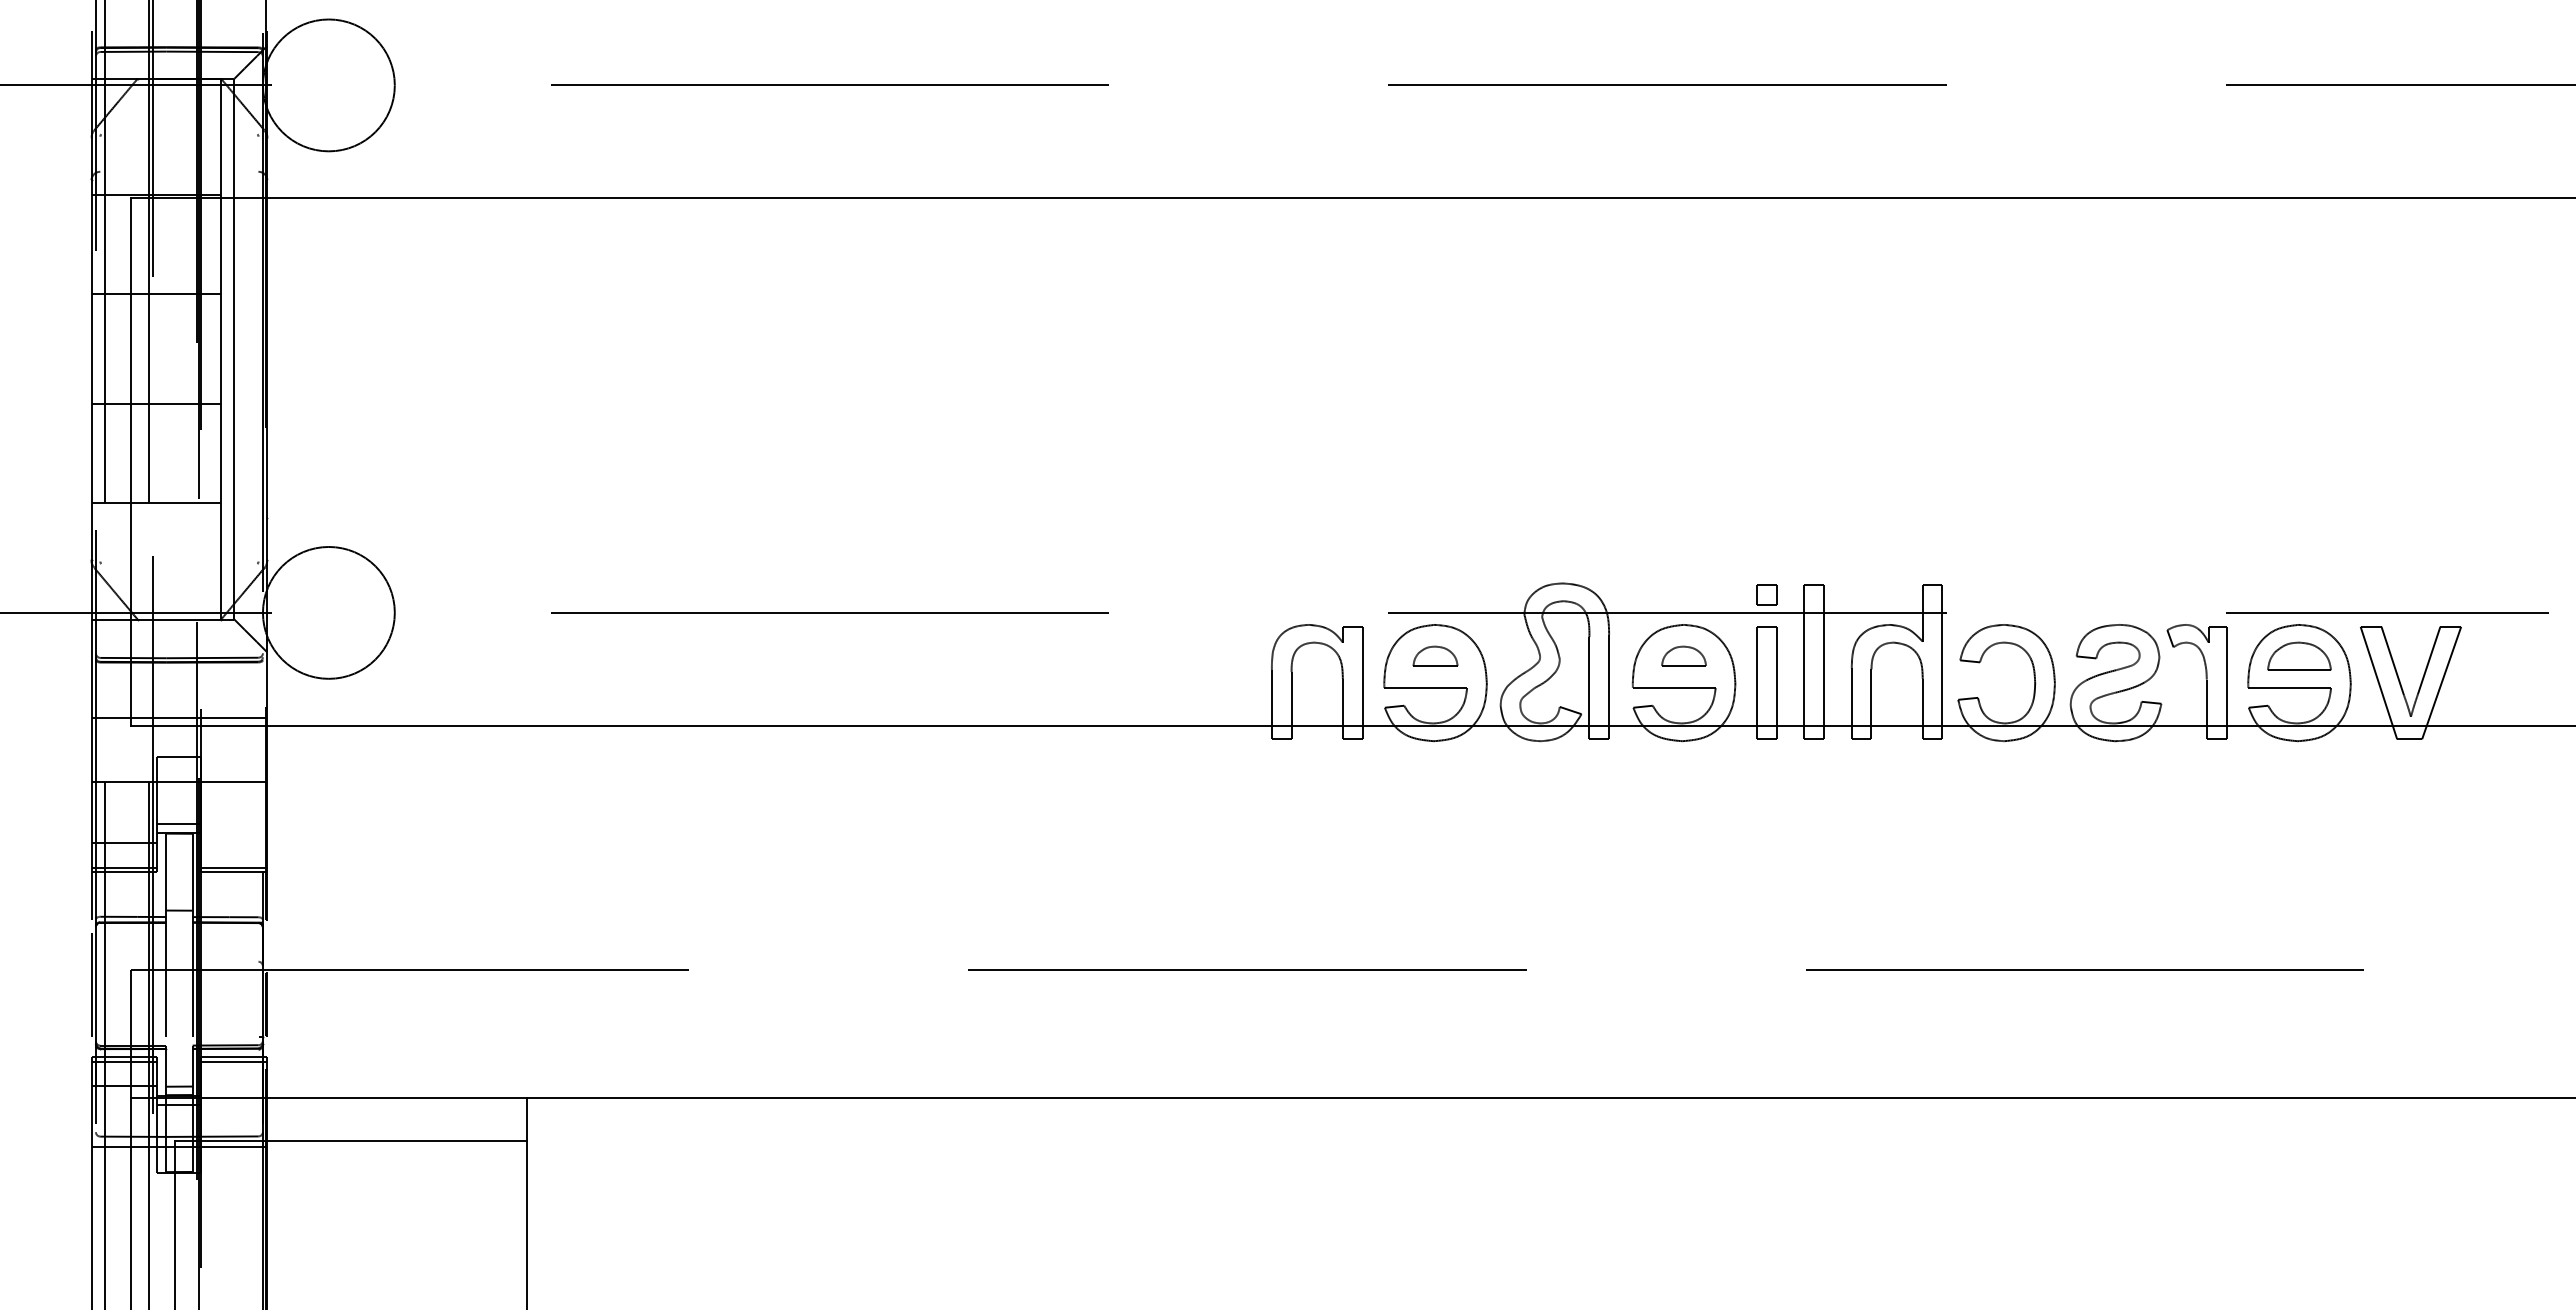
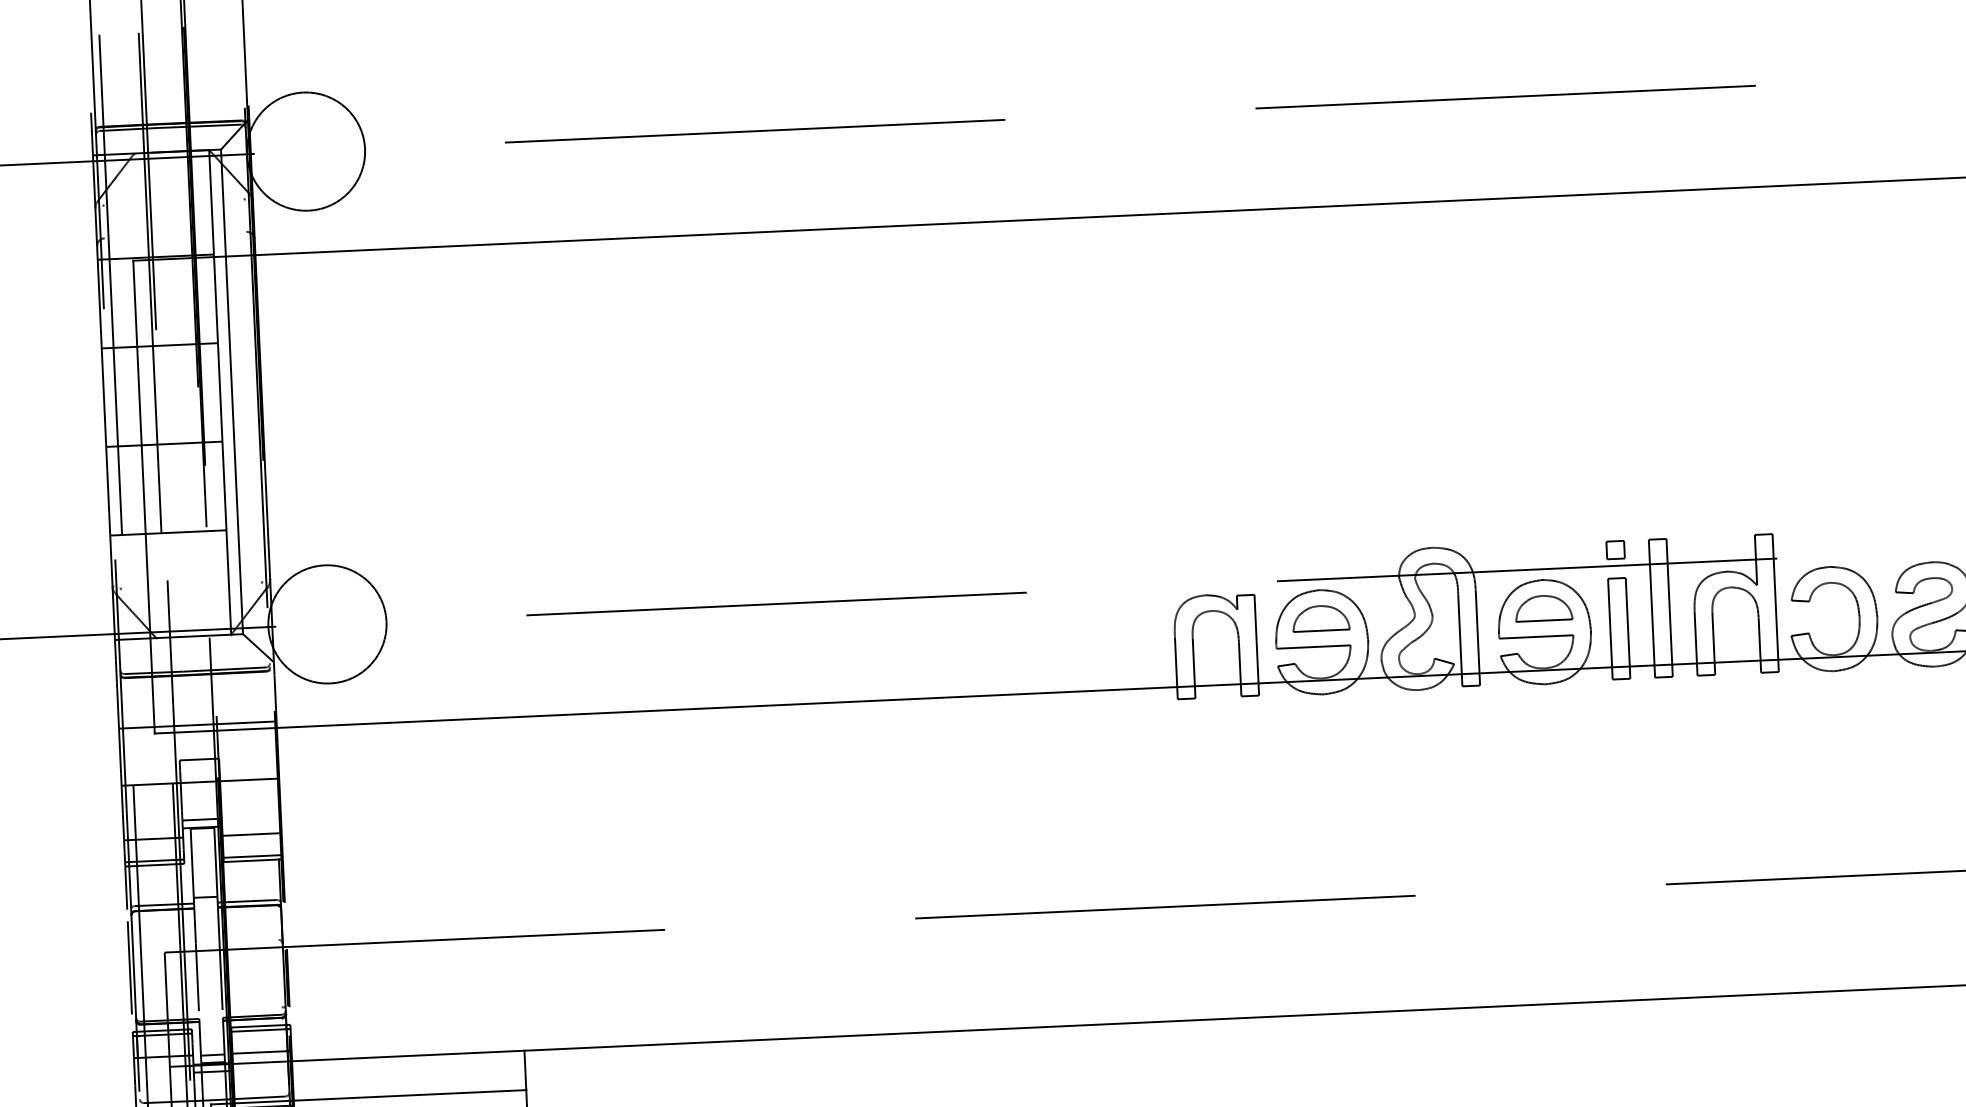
part: (1435, 655) -> (1321, 617), size x1.43
part: (1683, 655) -> (1543, 607), size x1.43
line: (234, 843) -> (252, 834), added
line: (234, 1086) -> (262, 1052), added

